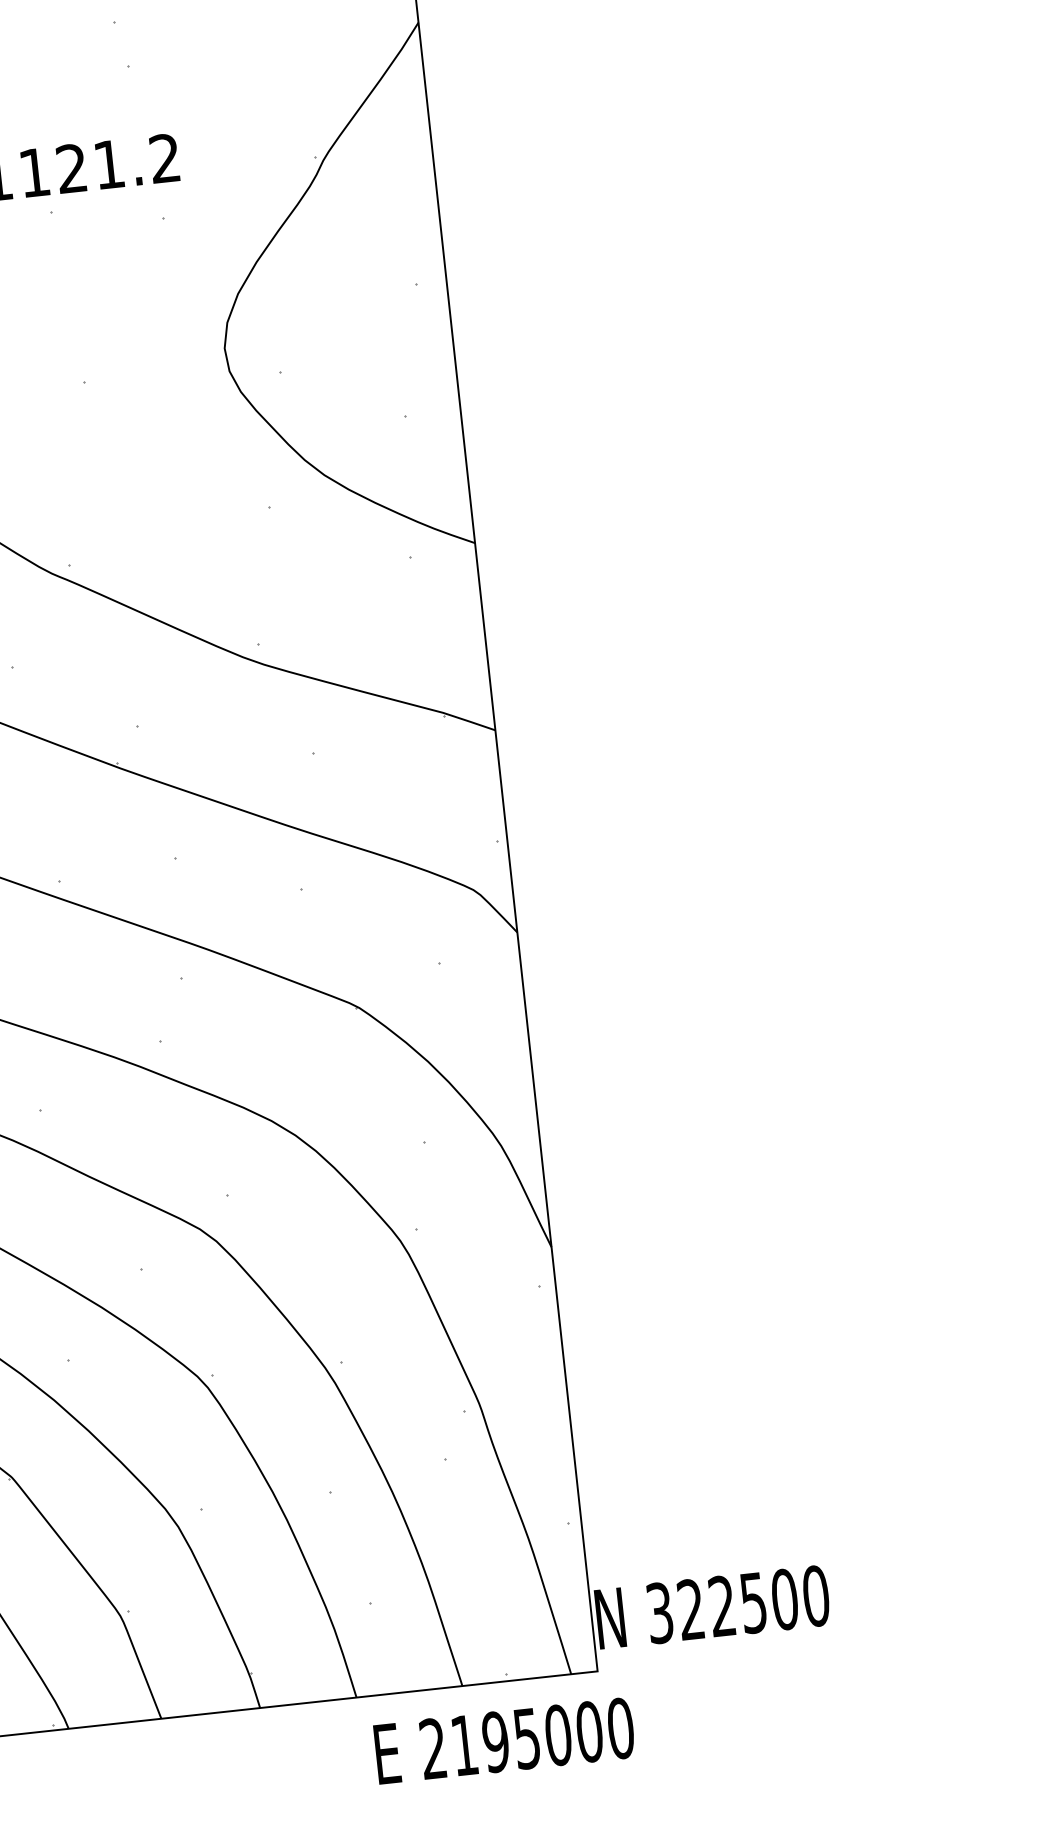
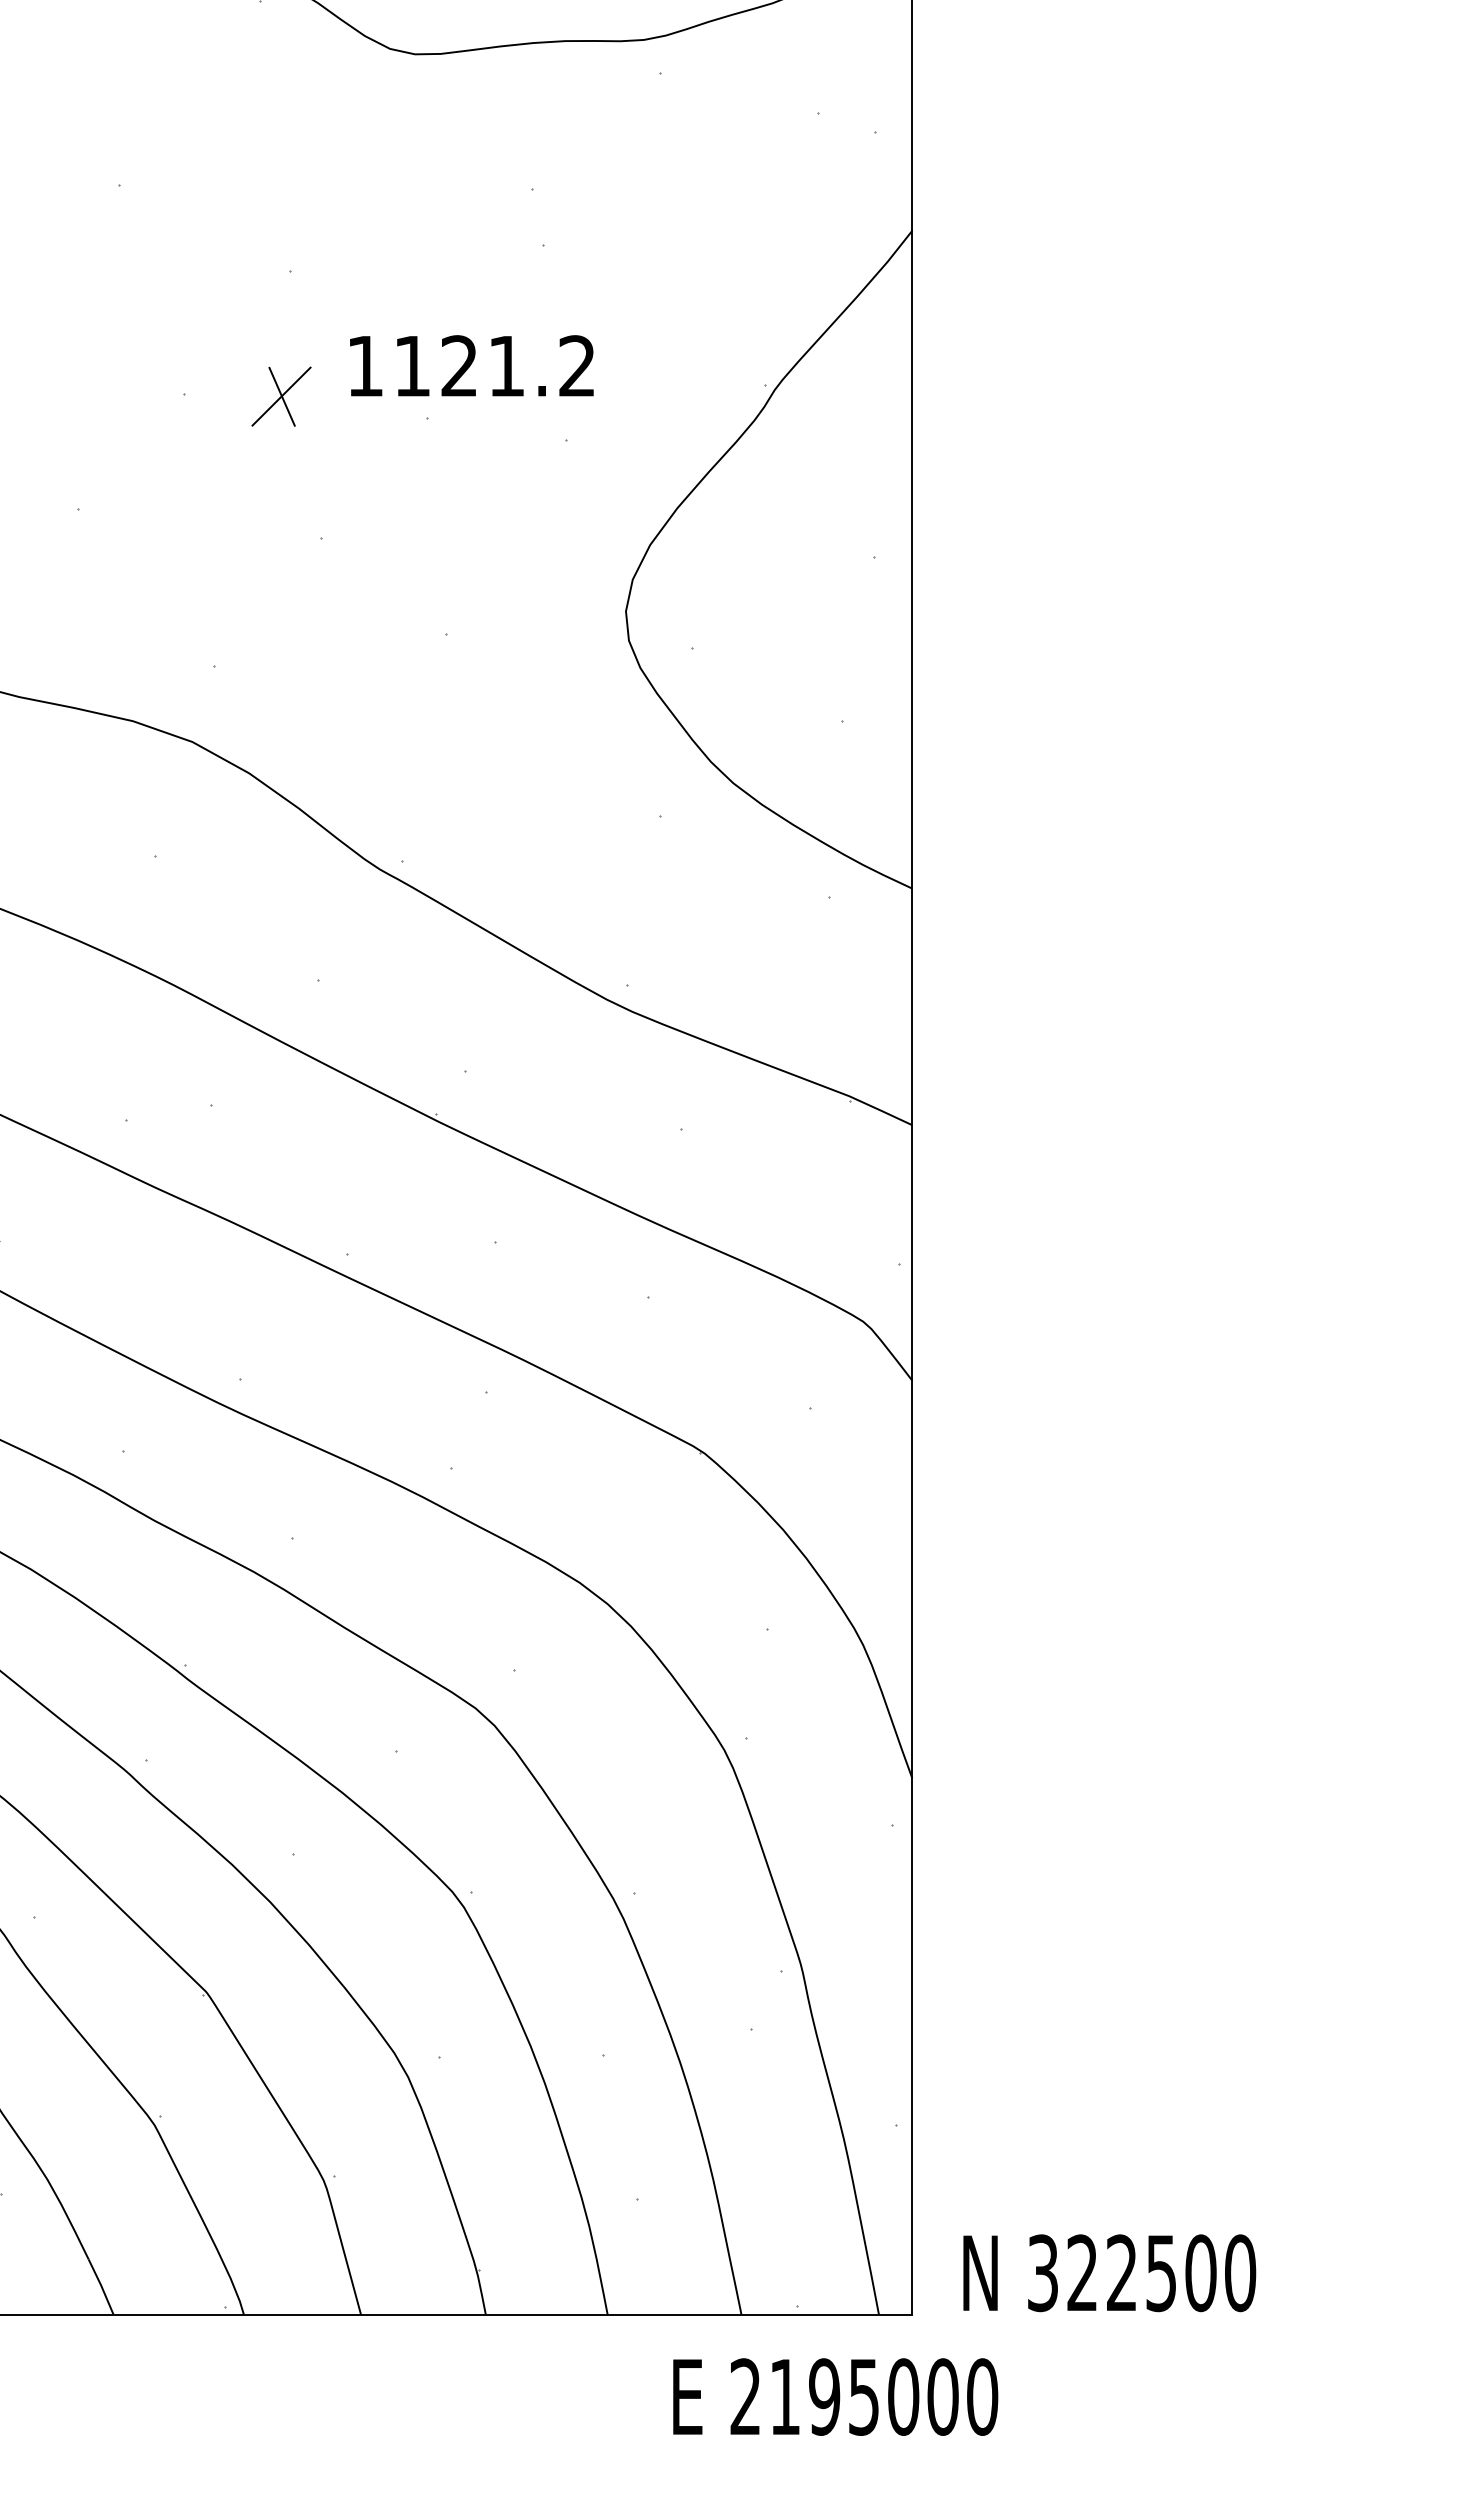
text: (712, 1607) -> (1109, 2273), moved
text: (504, 1740) -> (835, 2396), moved

